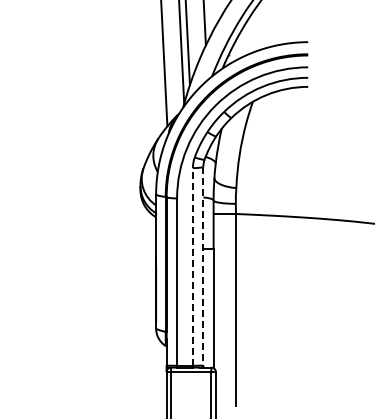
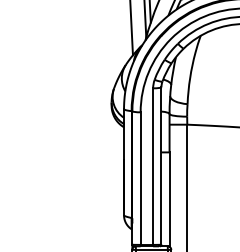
line: (192, 266) -> (152, 166), dashed -> solid
line: (203, 266) -> (161, 166), dashed -> solid

